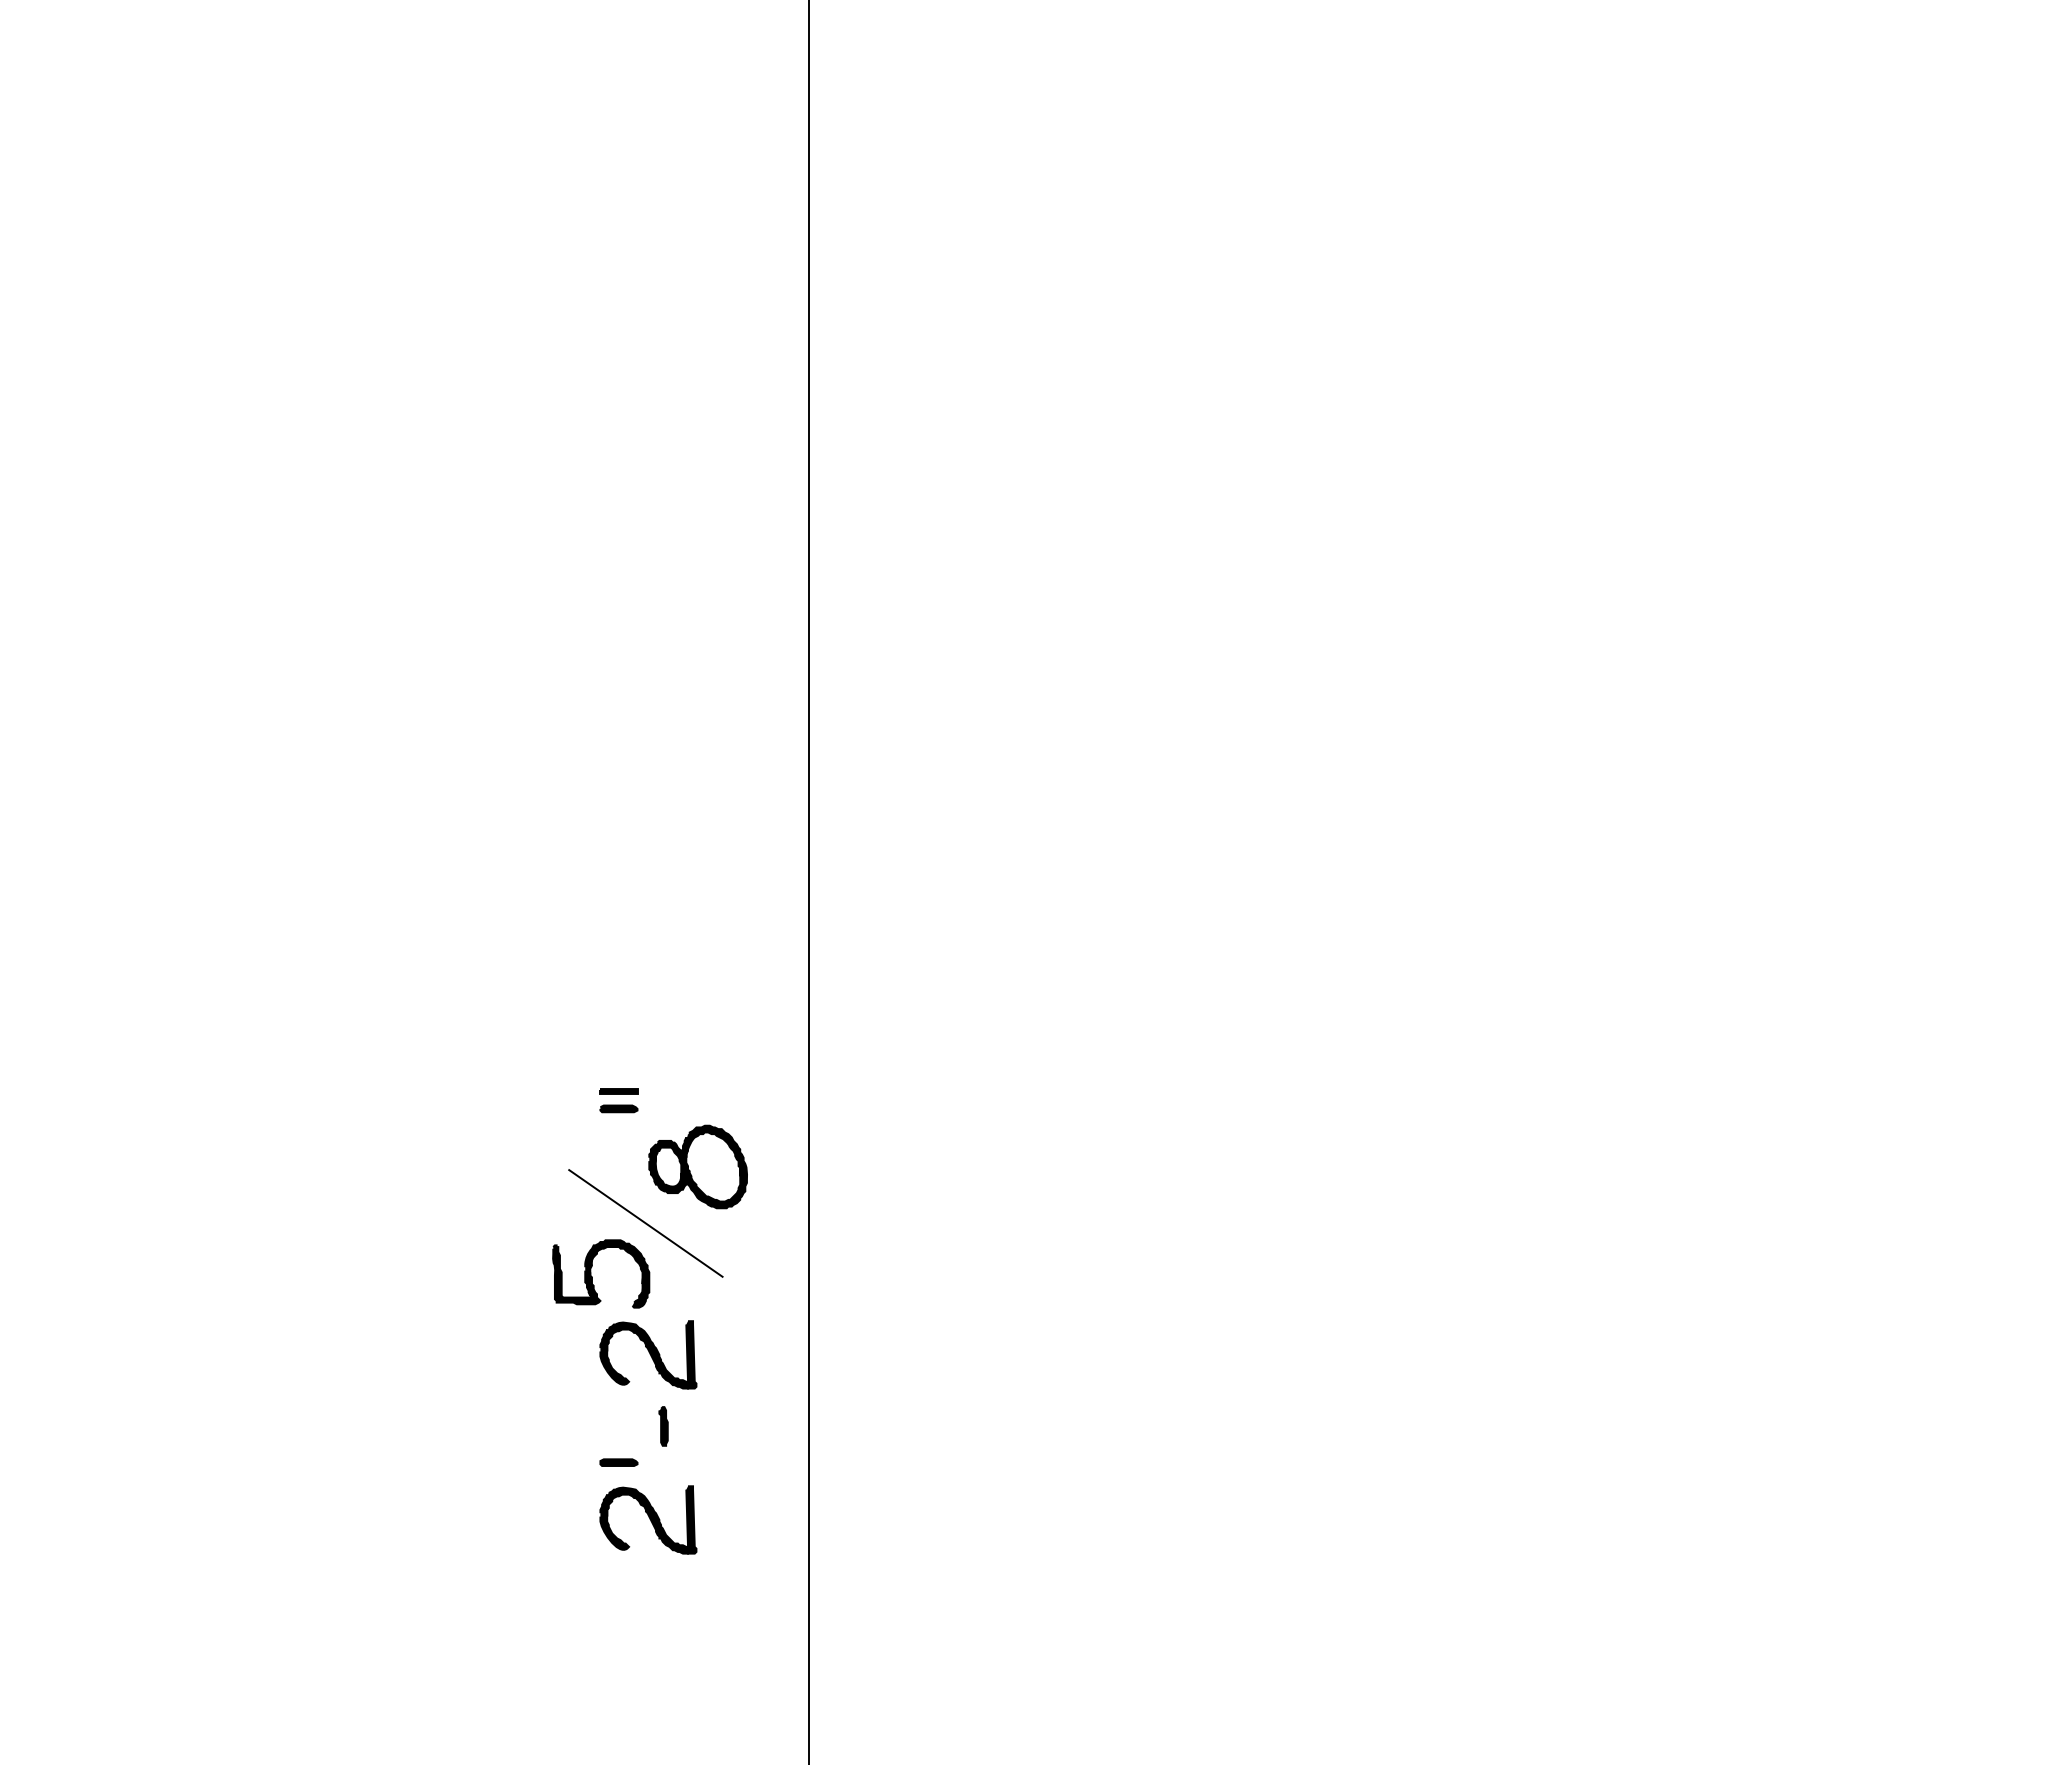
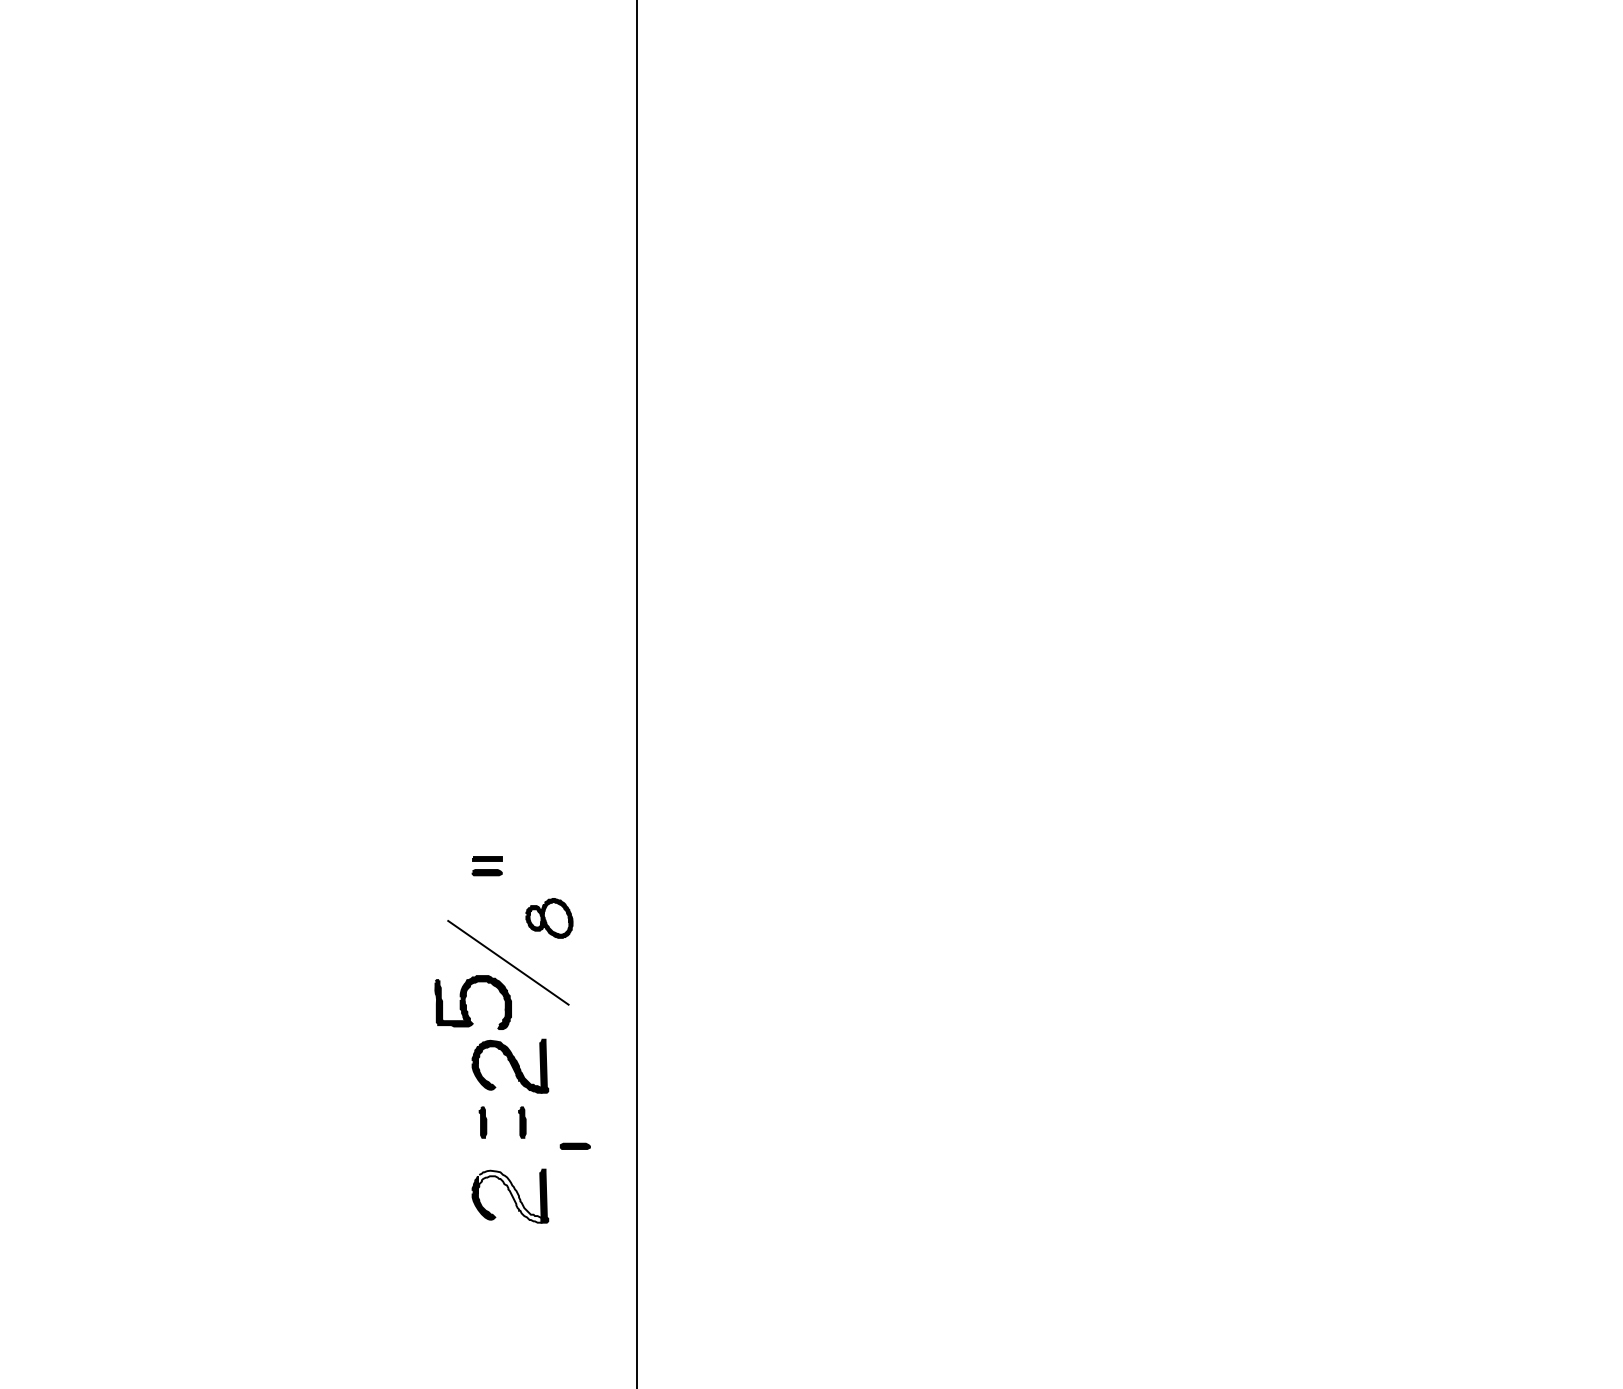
part: (697, 1166) -> (549, 918), size x0.6
part: (613, 1426) -> (482, 1122), added
part: (618, 1462) -> (575, 1146), moved
fill: (647, 1520) -> (509, 1196), removed

